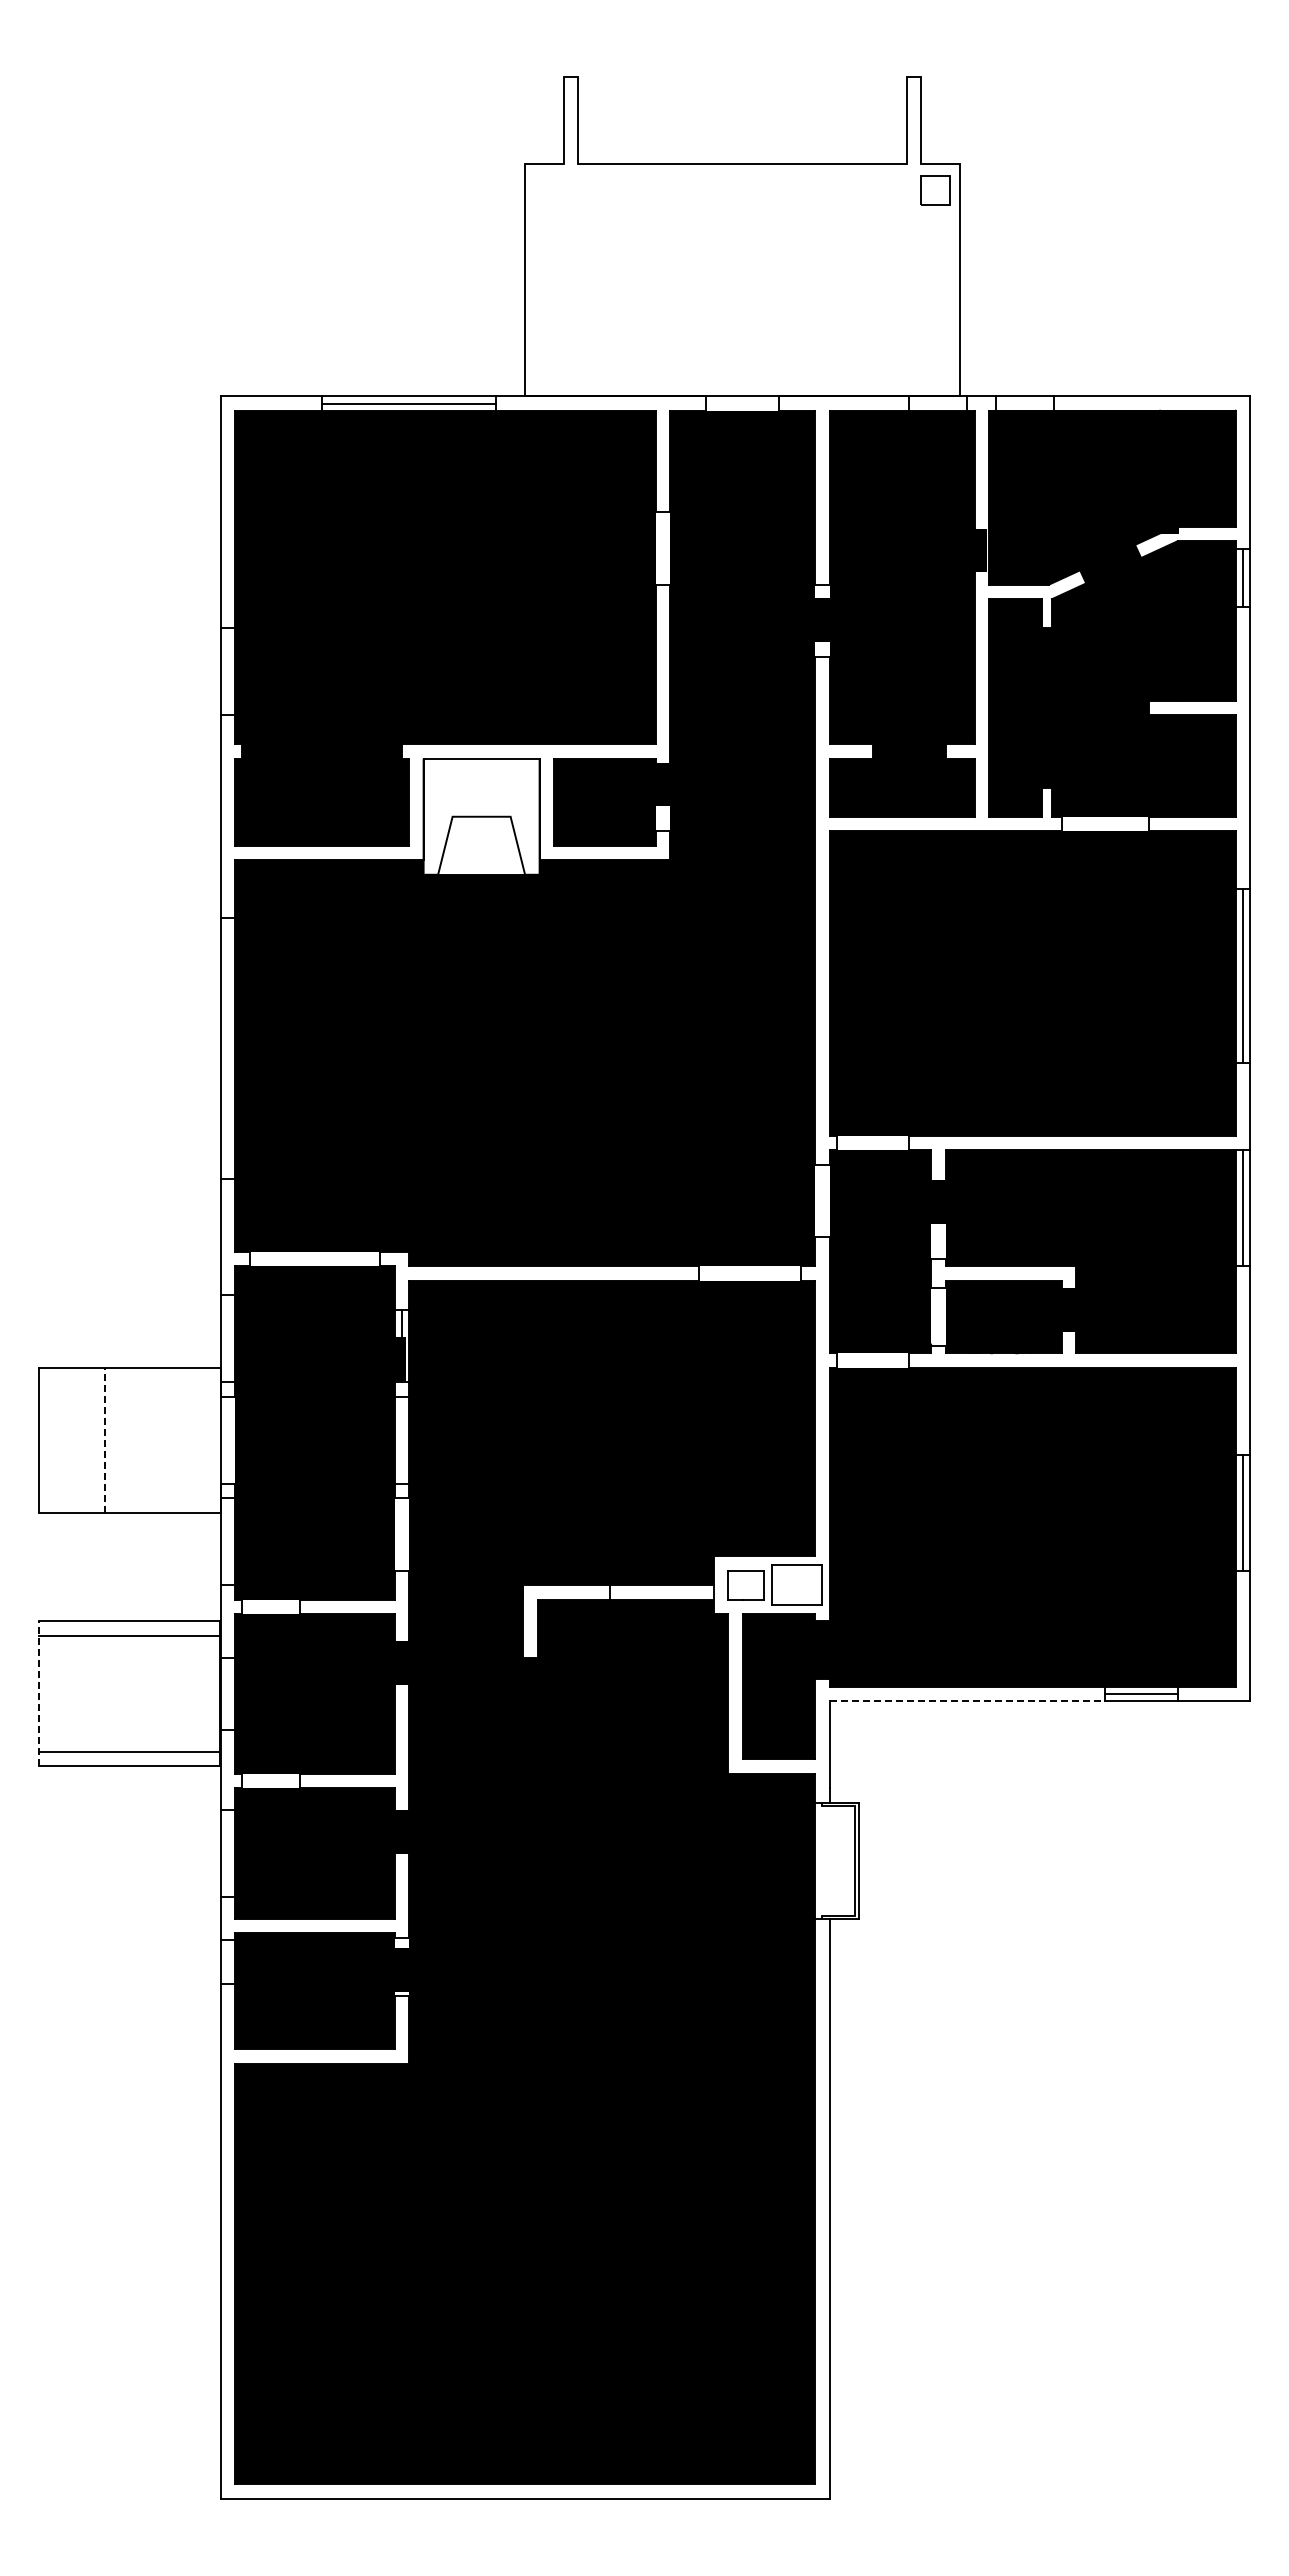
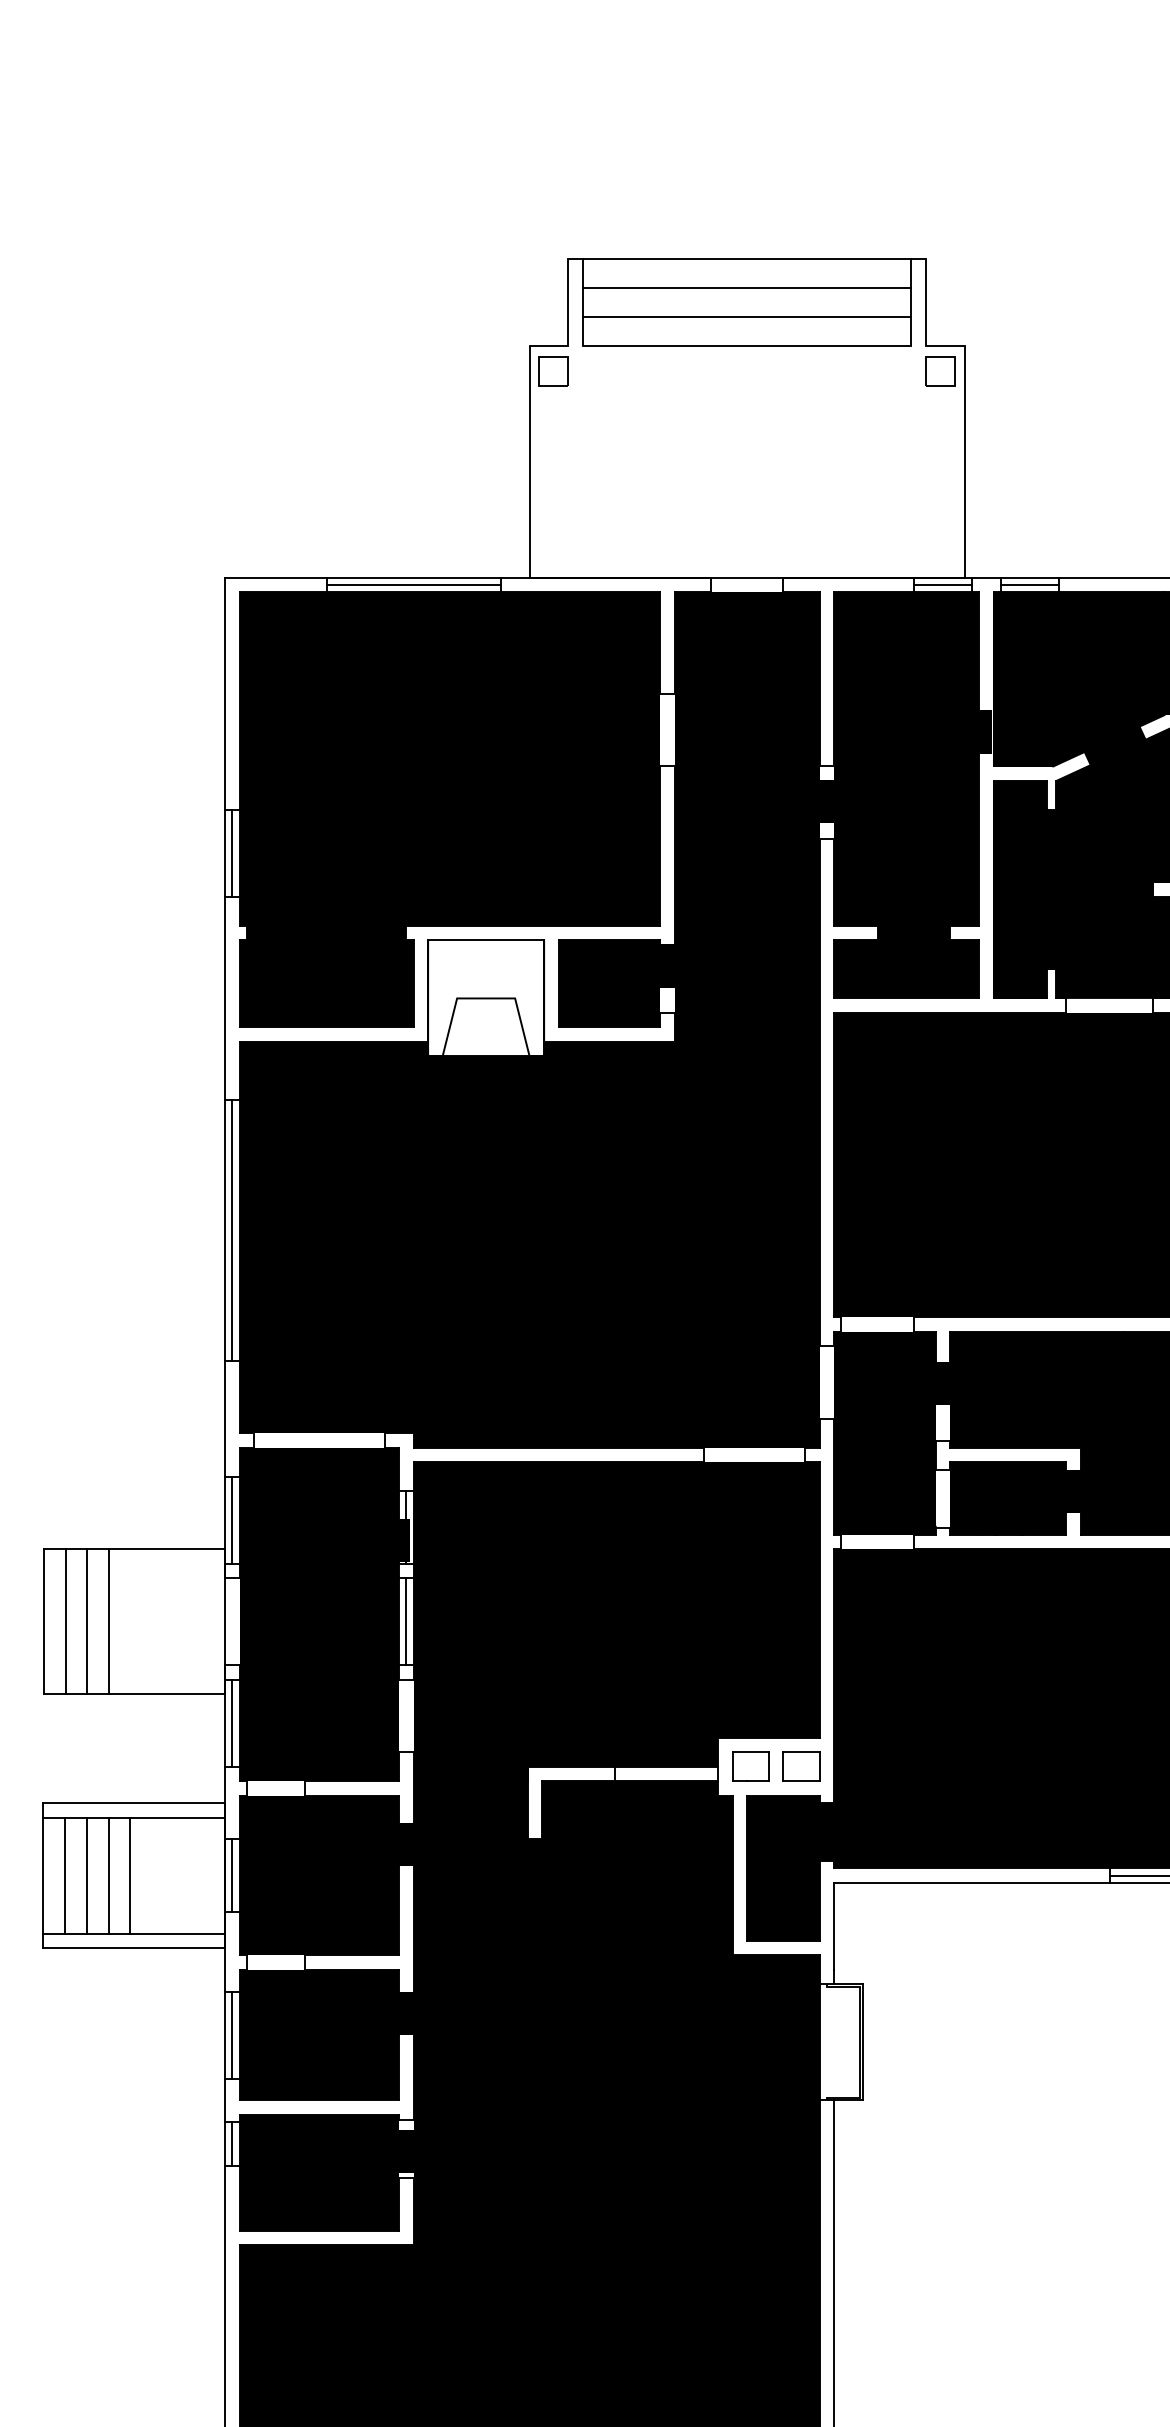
line: (742, 77) -> (747, 259), added
line: (742, 106) -> (747, 288), added
line: (742, 135) -> (747, 317), added
part: (549, 190) -> (554, 372), added
line: (938, 403) -> (943, 585), added
line: (1025, 403) -> (1030, 585), added
line: (227, 671) -> (232, 853), added
line: (227, 1048) -> (232, 1230), added
line: (227, 1338) -> (232, 1520), added
line: (61, 1439) -> (66, 1621), added
line: (82, 1439) -> (87, 1621), added
line: (104, 1439) -> (109, 1621), dashed -> solid
line: (401, 1439) -> (406, 1621), added
line: (227, 1541) -> (232, 1723), added
part: (796, 1585) -> (801, 1767), size x0.71
line: (38, 1693) -> (43, 1875), dashed -> solid
line: (60, 1693) -> (65, 1875), added
line: (82, 1693) -> (87, 1875), added
line: (104, 1693) -> (109, 1875), added
line: (125, 1693) -> (130, 1875), added
line: (227, 1693) -> (232, 1875), added
line: (967, 1701) -> (972, 1883), dashed -> solid
line: (227, 1852) -> (232, 2034), added
line: (227, 1961) -> (232, 2143), added

